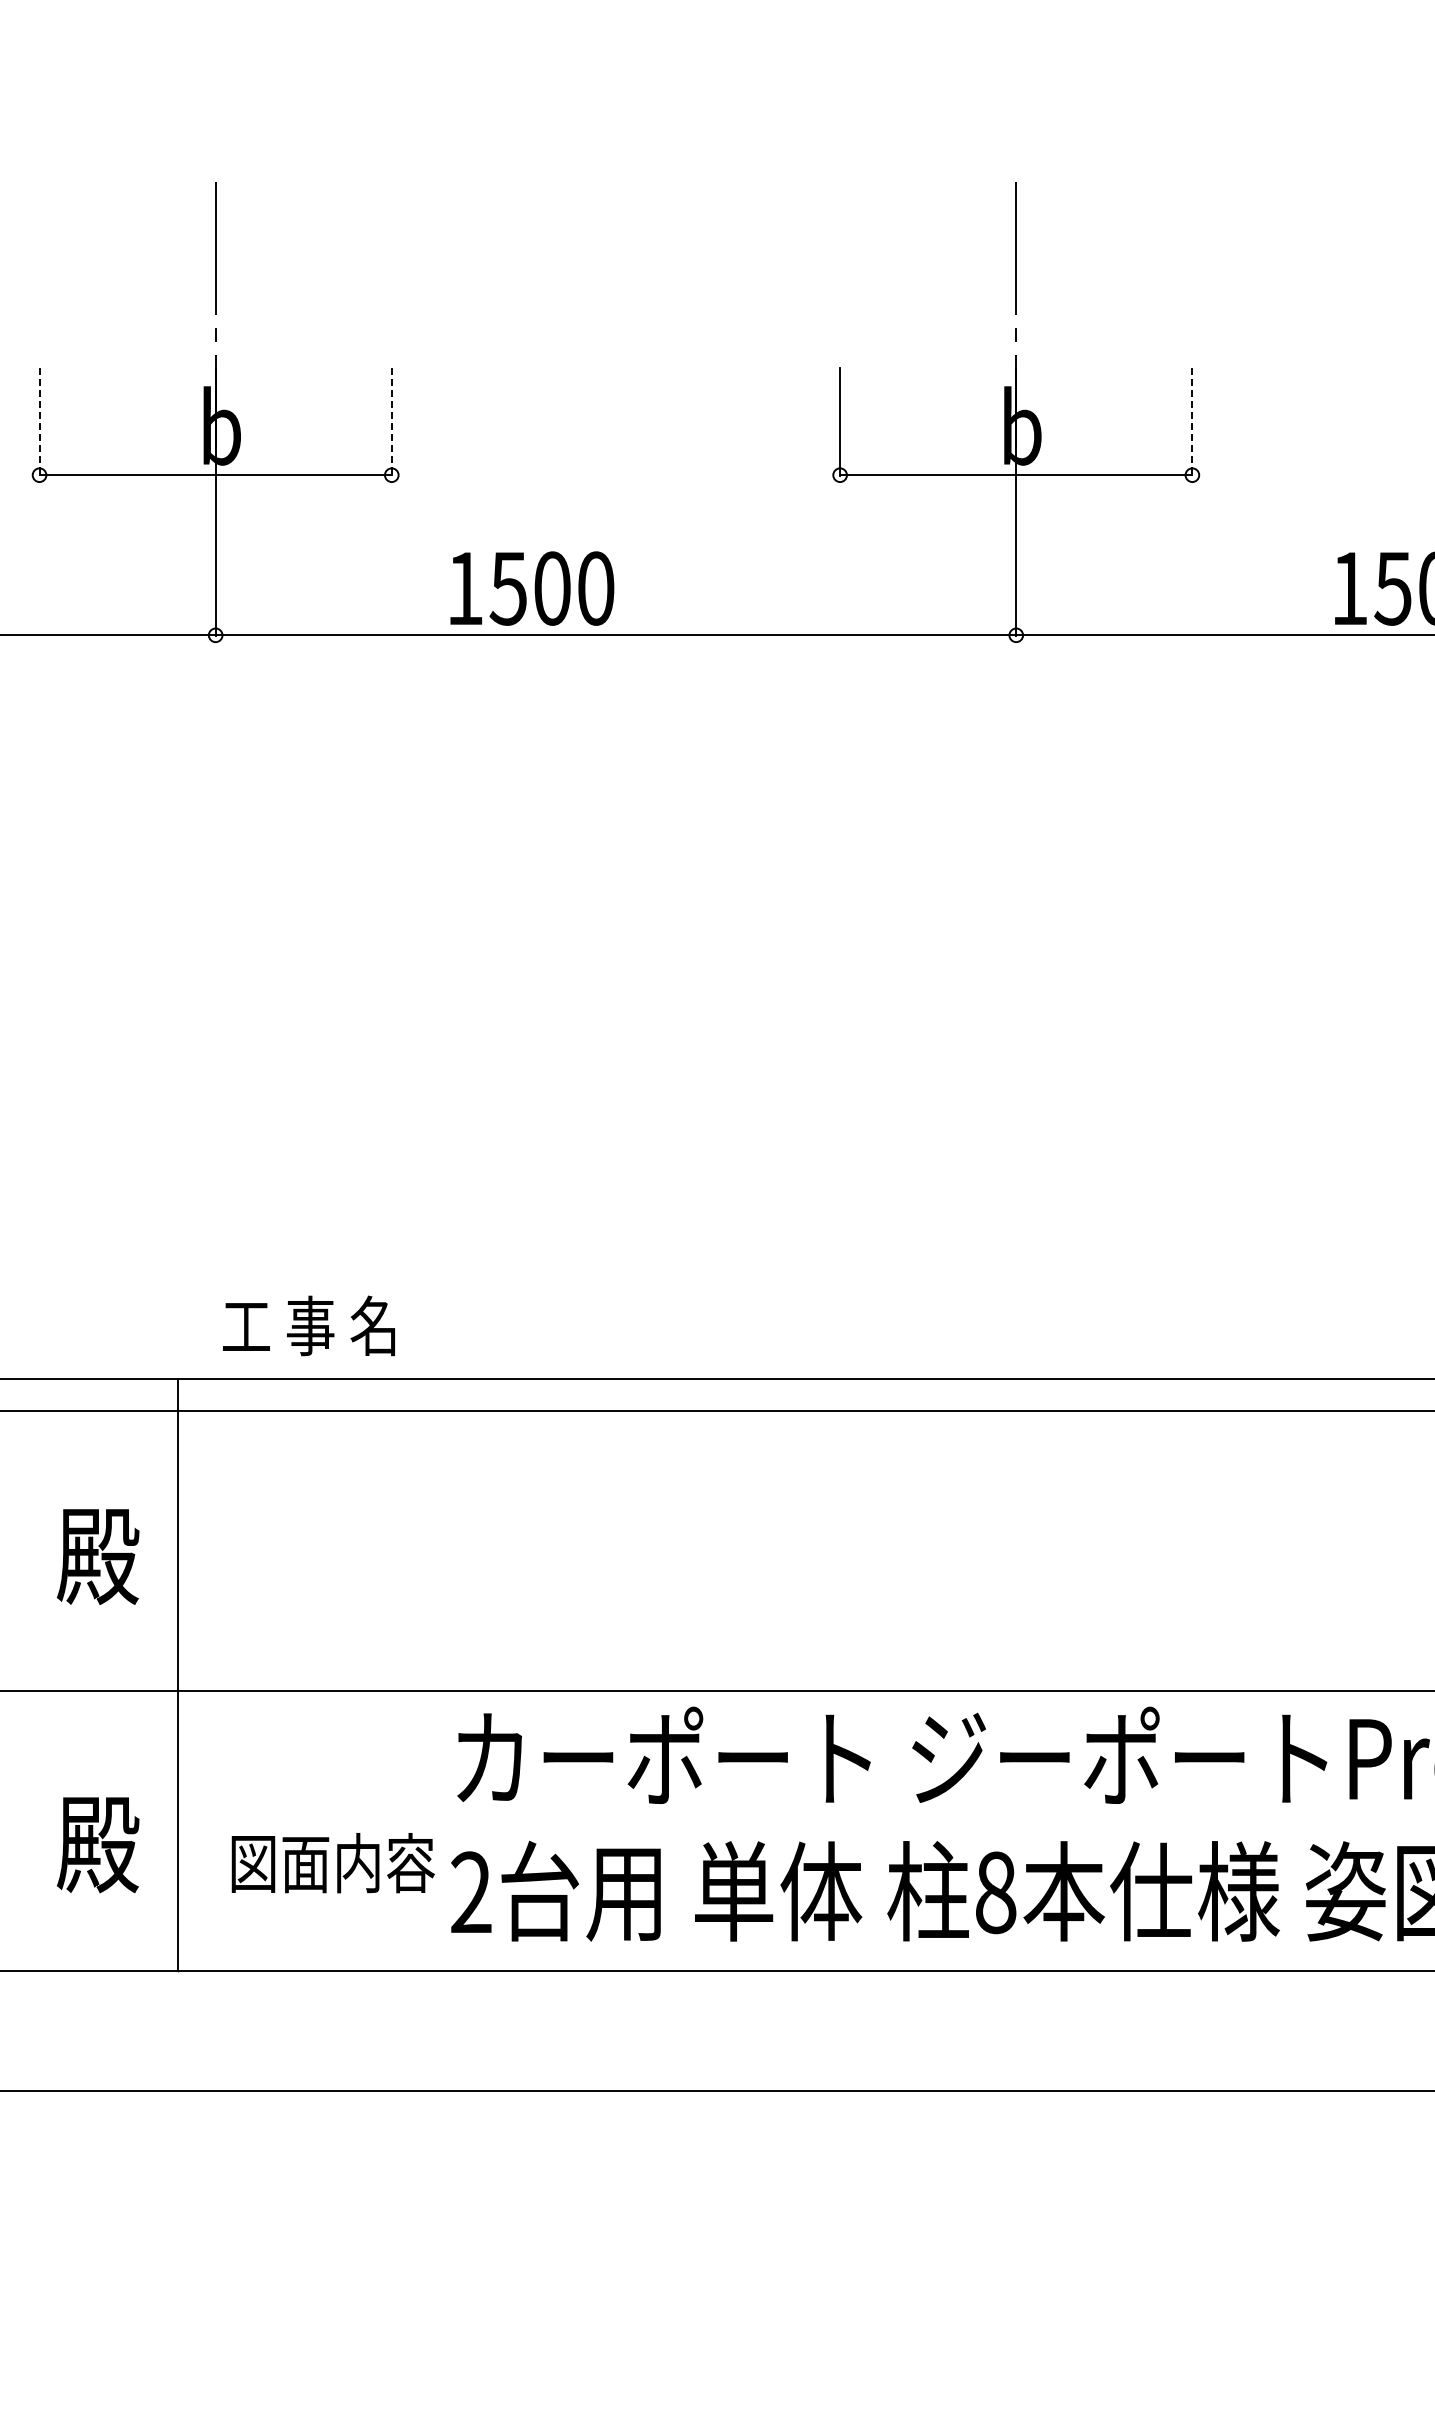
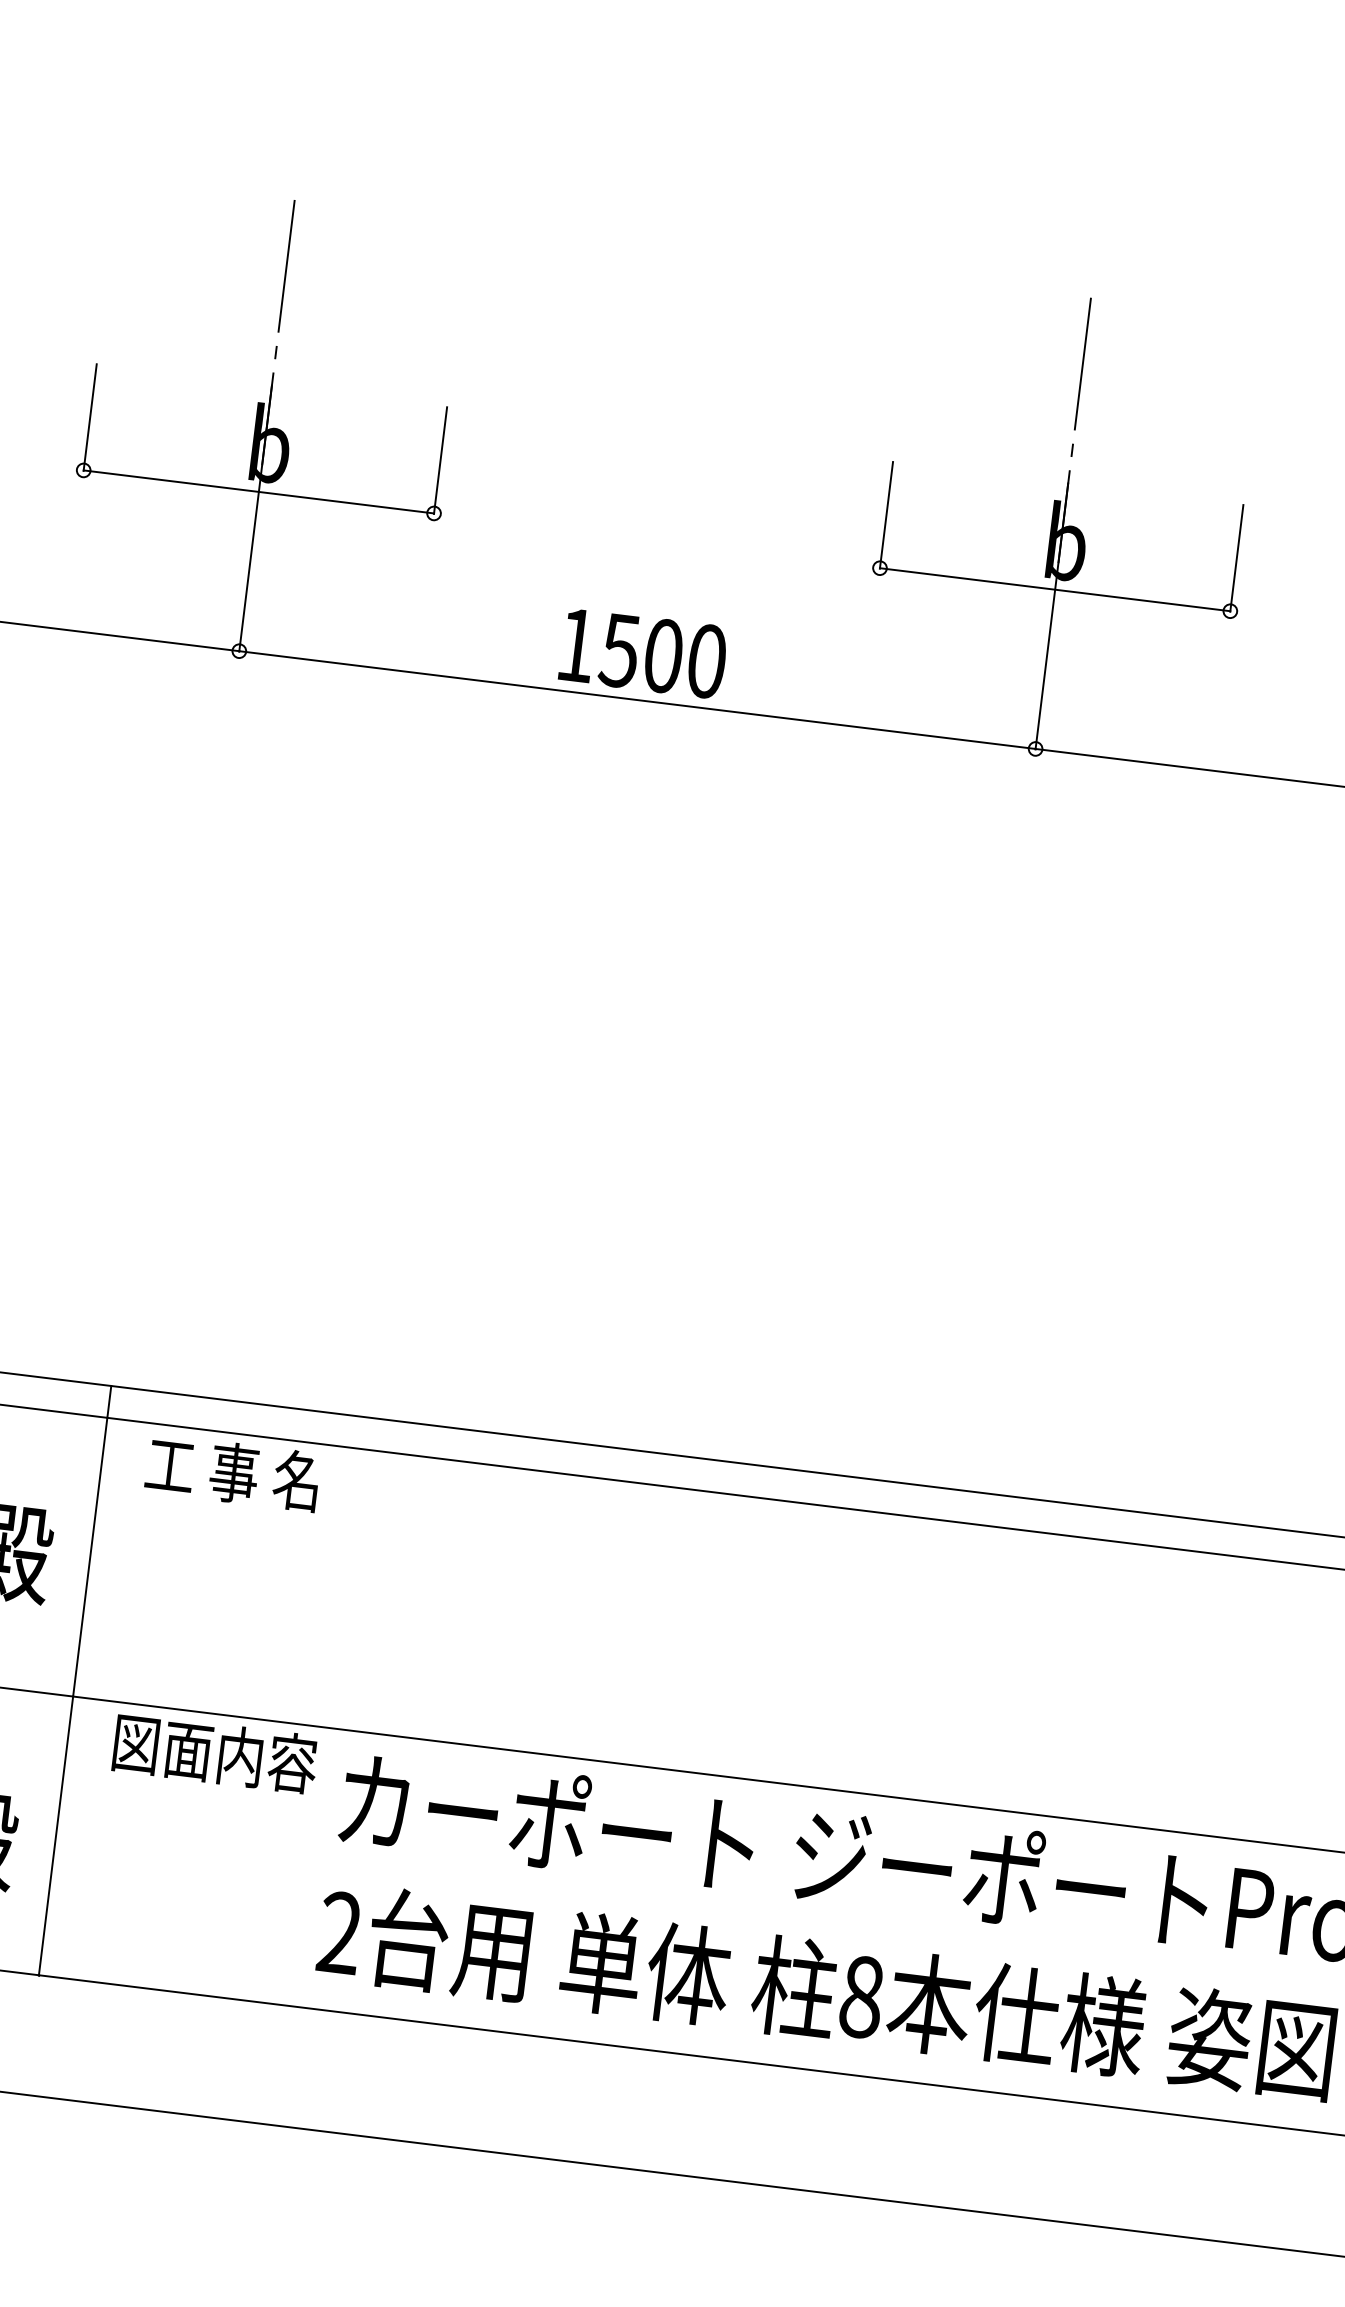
line: (39, 422) -> (90, 417), dashed -> solid
line: (391, 422) -> (440, 460), dashed -> solid
line: (1192, 422) -> (1236, 558), dashed -> solid
text: (532, 588) -> (643, 653), moved
text: (308, 1325) -> (232, 1472), moved
text: (332, 1863) -> (214, 1753), moved

